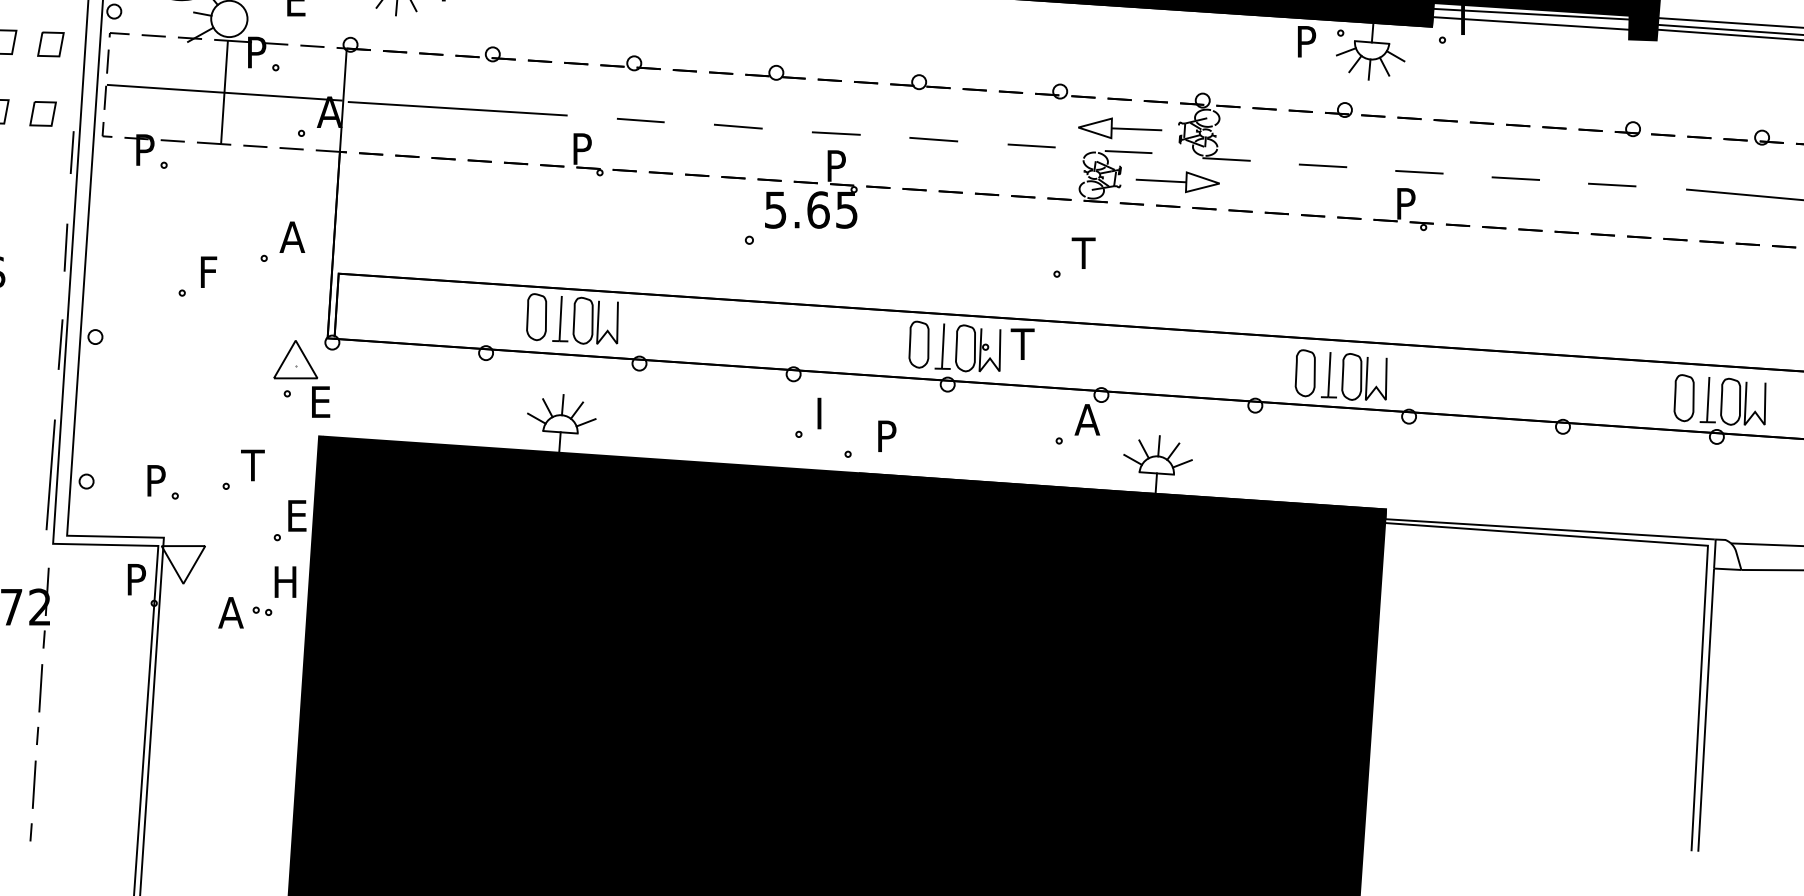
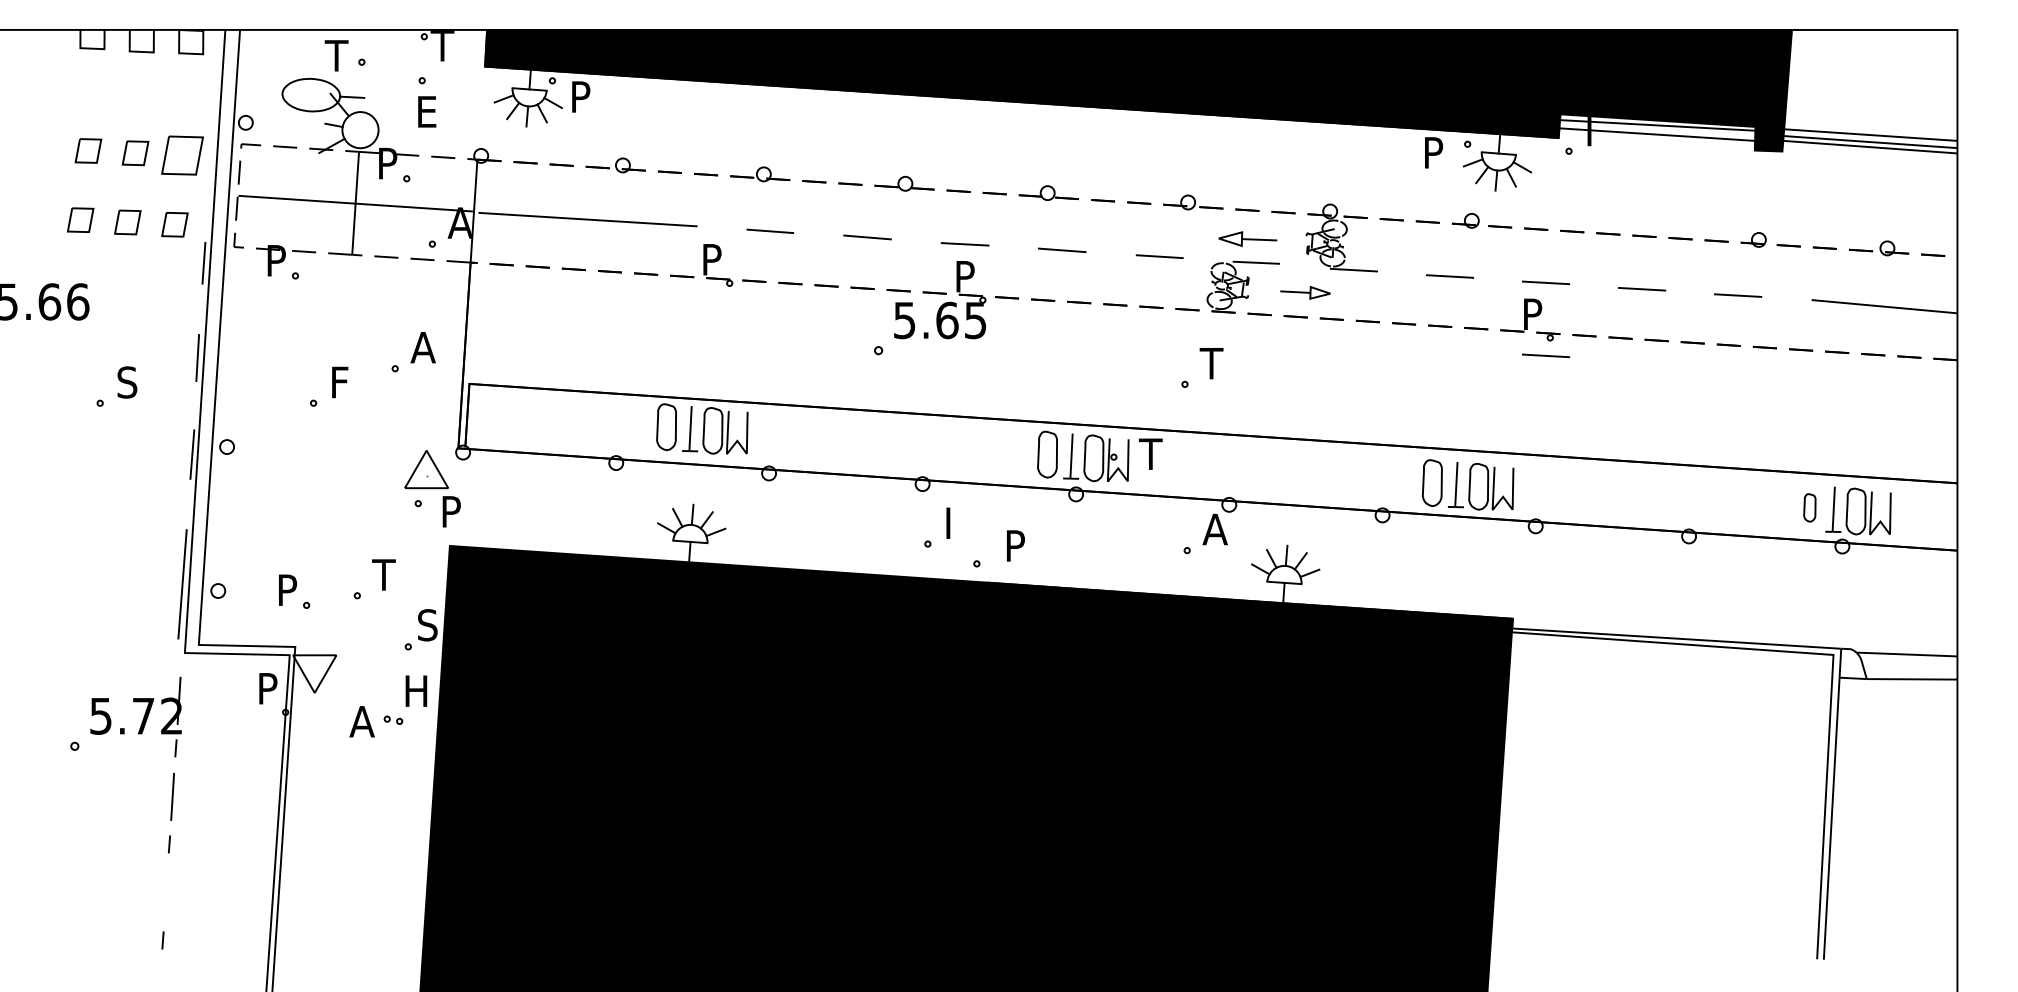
part: (50, 44) -> (182, 155), size x1.6
part: (1119, 127) -> (1247, 238), size x0.7
part: (1177, 181) -> (1305, 292), size x0.6
line: (1418, 245) -> (1545, 355), added
part: (1683, 397) -> (1809, 507), size x0.6
text: (322, 401) -> (453, 511), E -> P
text: (296, 516) -> (427, 625), E -> S
line: (33, 784) -> (165, 892), removed

